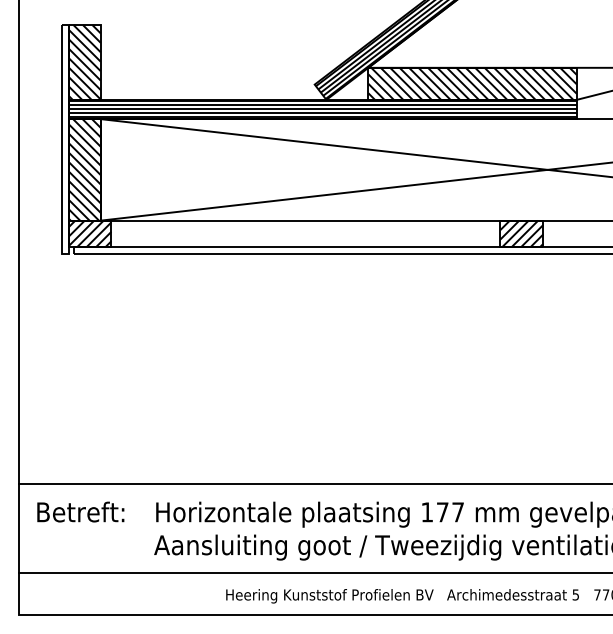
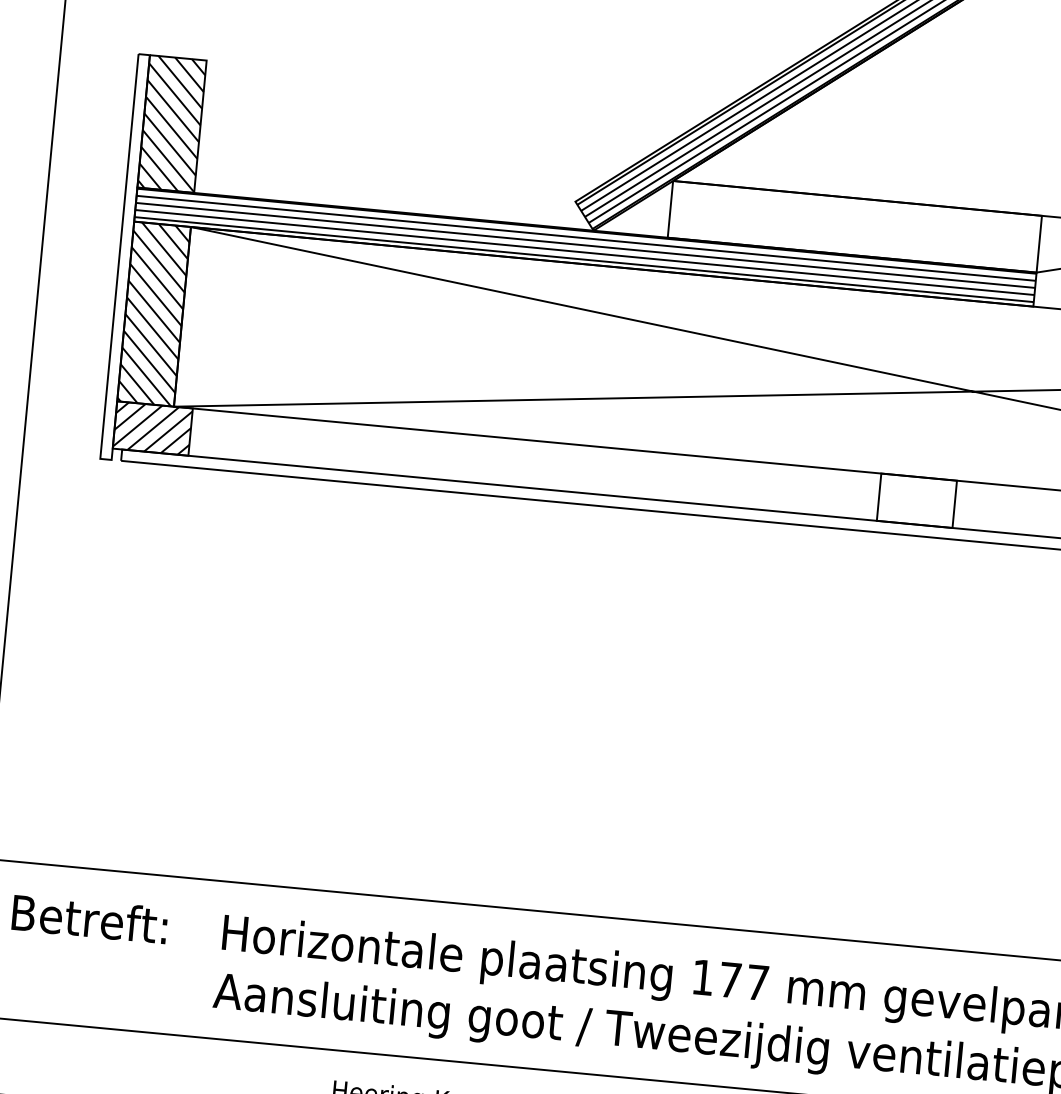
hatch: (472, 83) -> (854, 226), removed
hatch: (521, 233) -> (916, 499), removed

